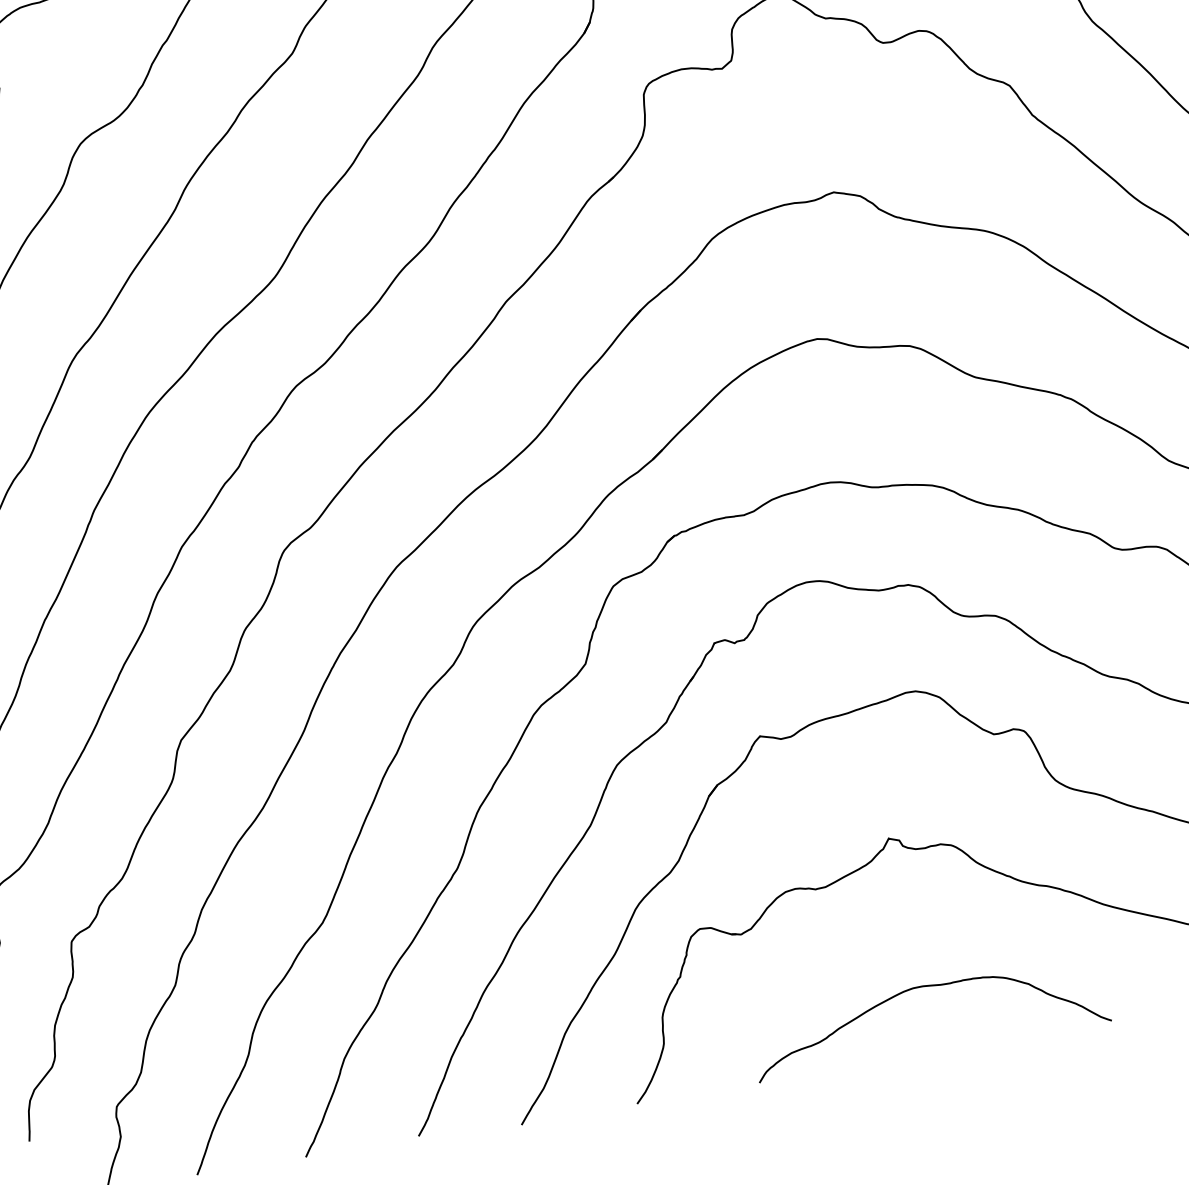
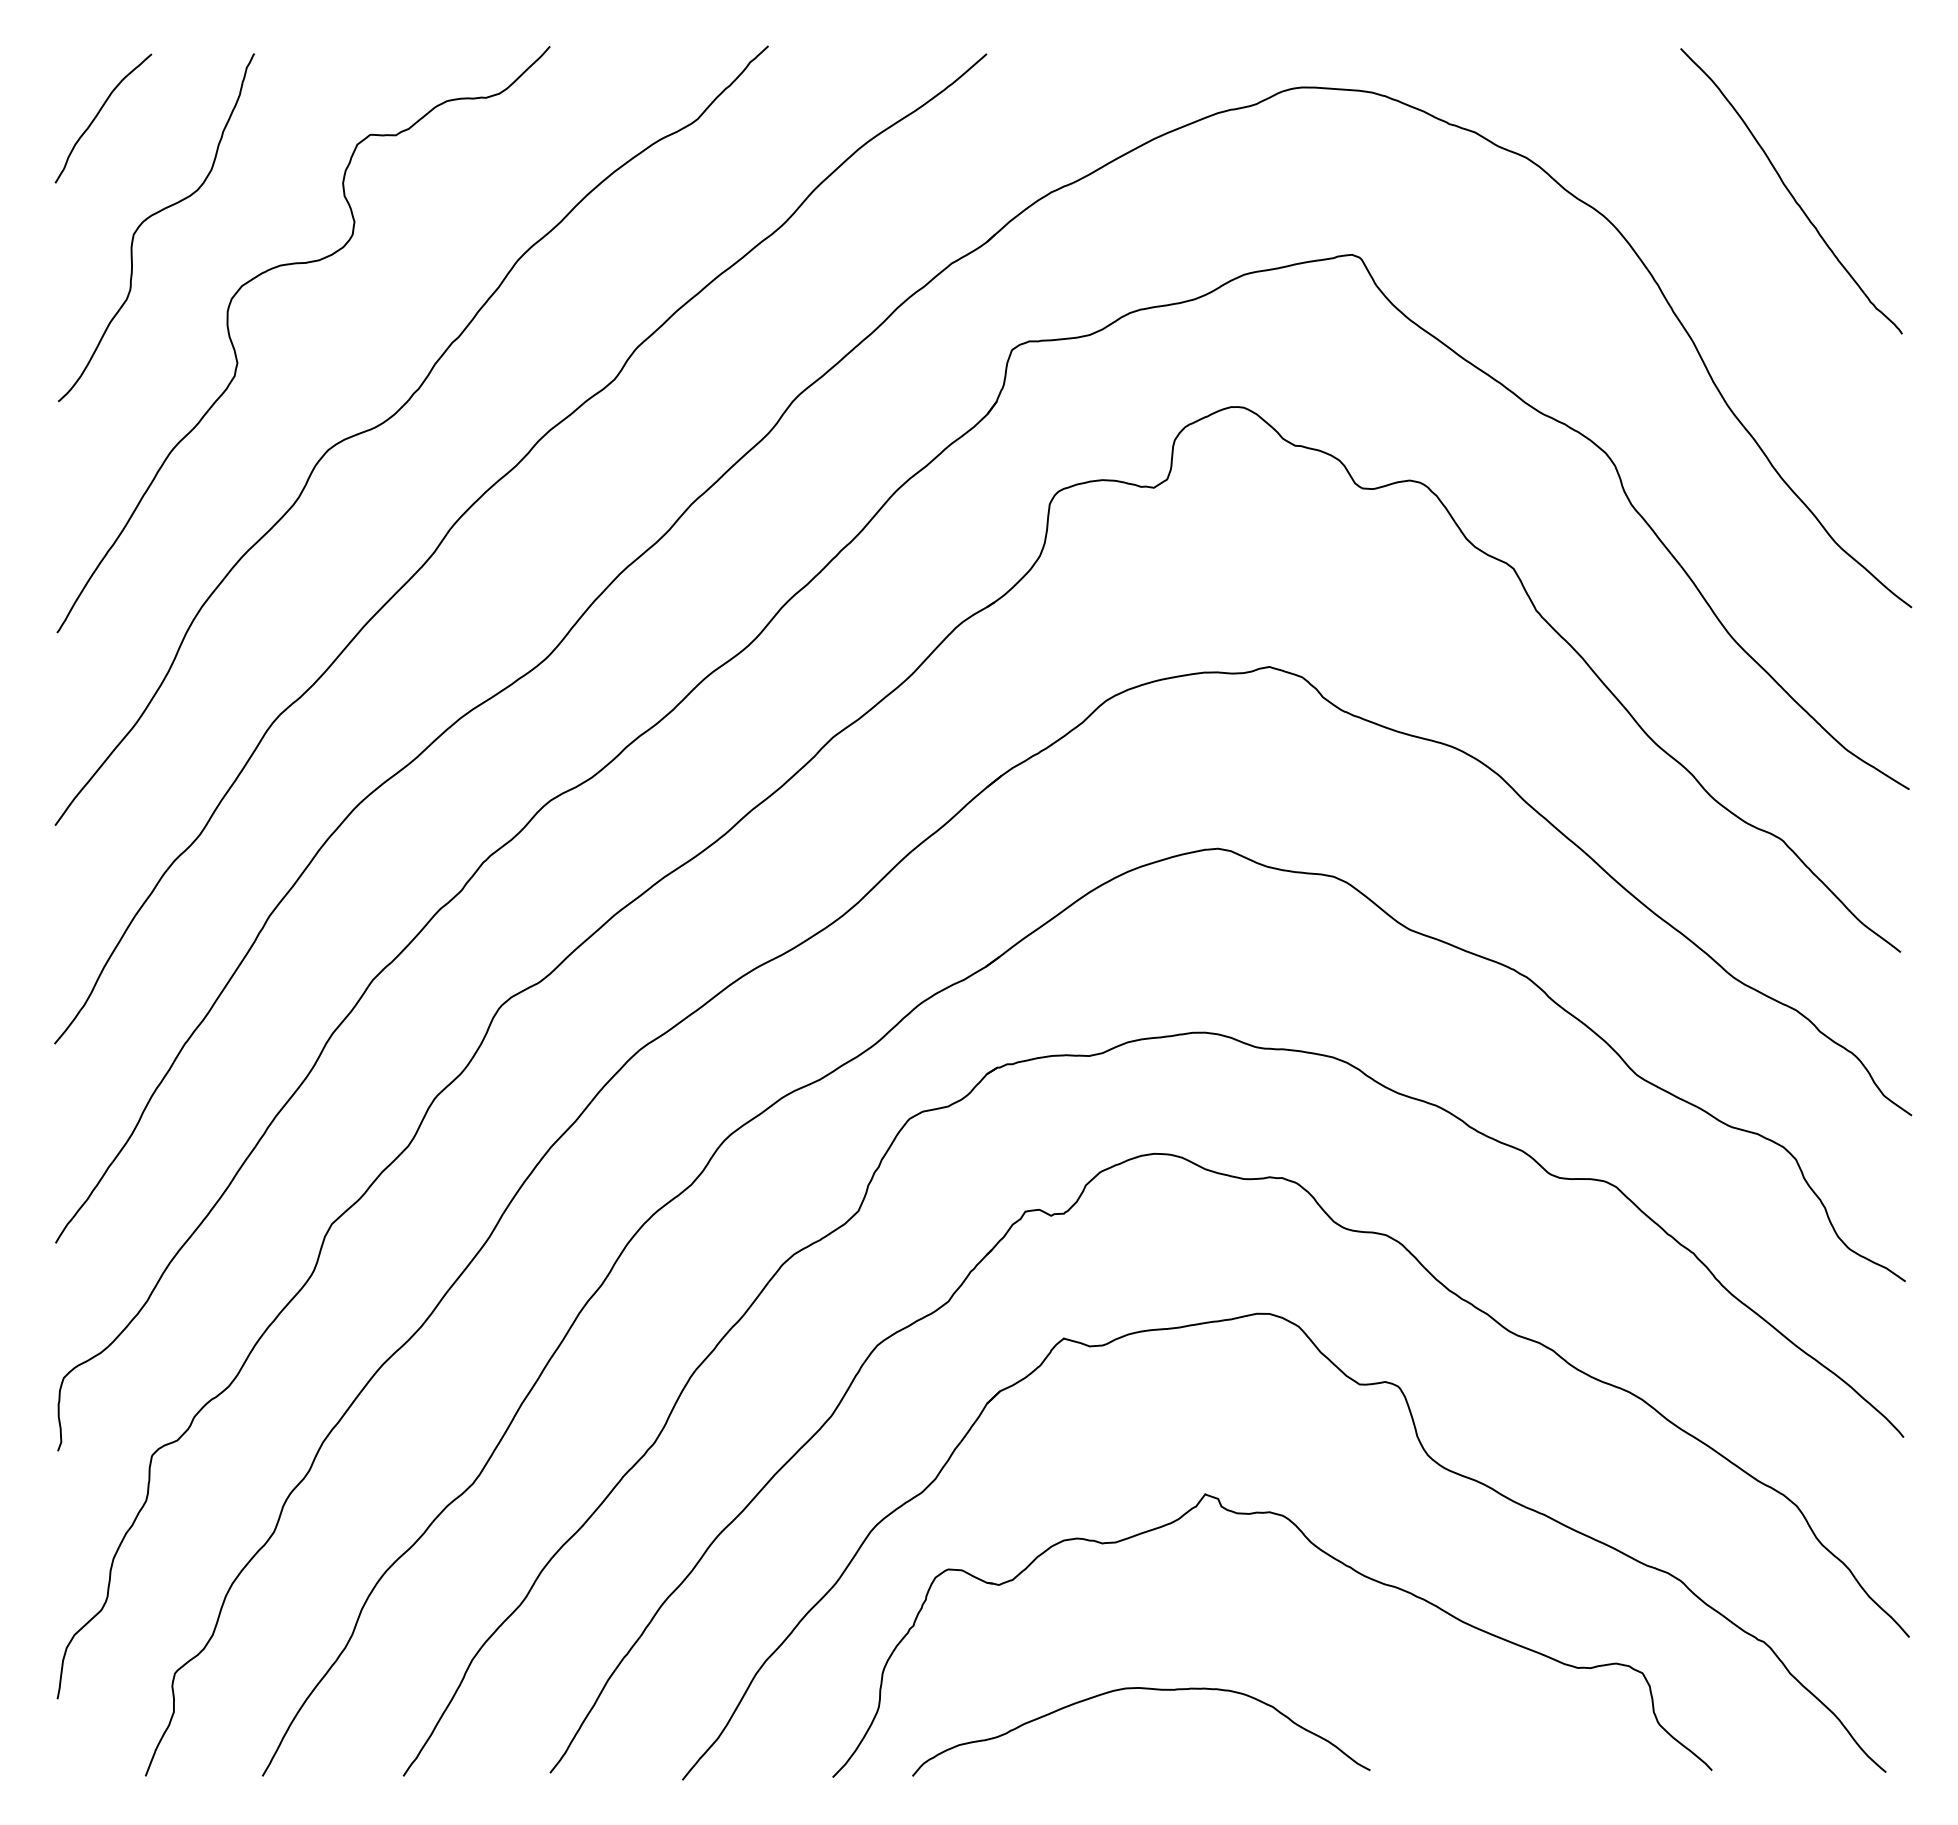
curve: (925, 987) -> (1142, 1689), moved

